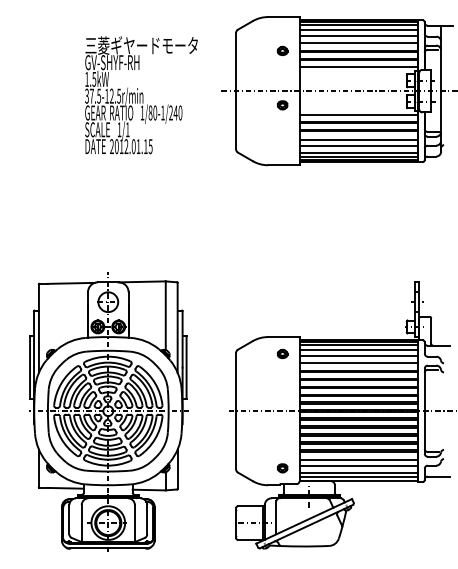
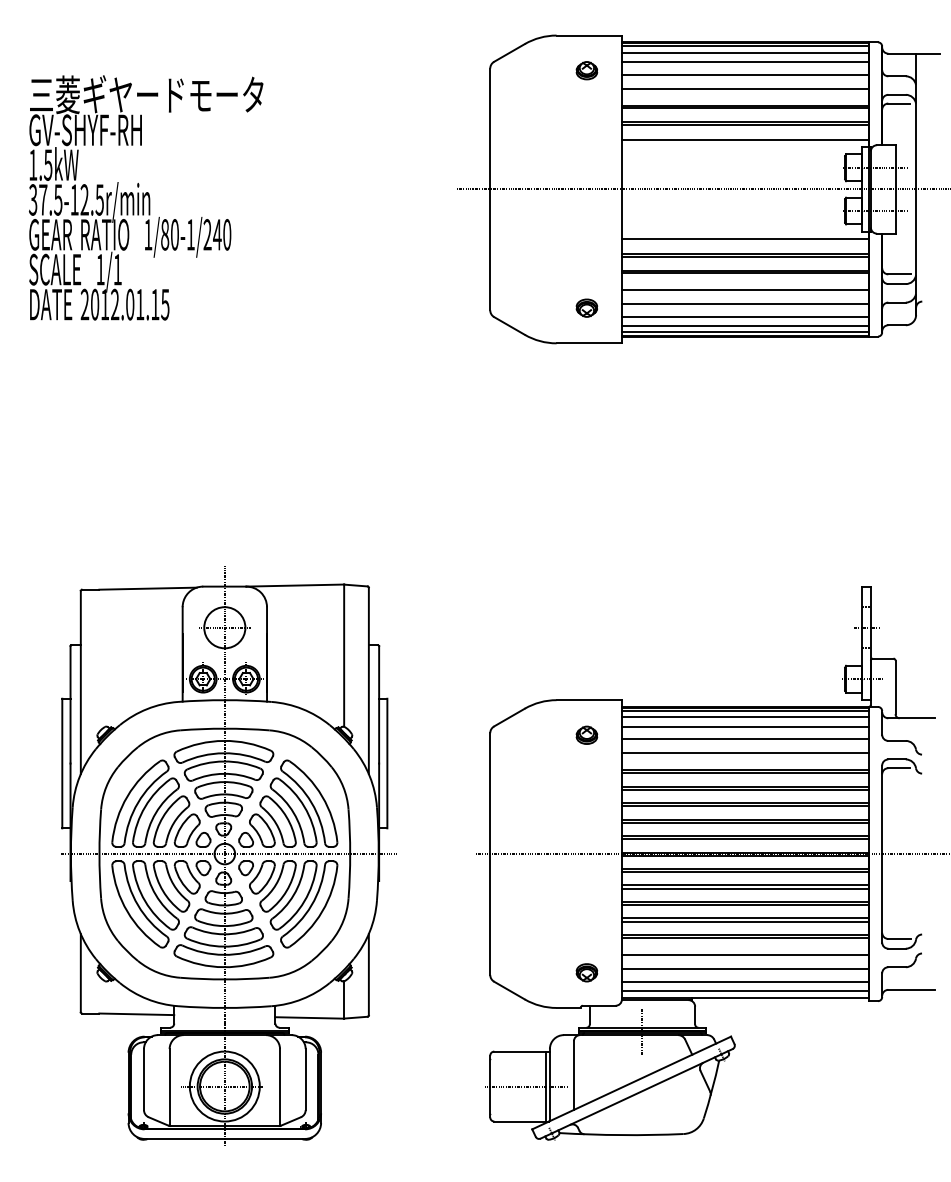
part: (282, 50) -> (586, 69), moved
text: (141, 95) -> (146, 198), moved
part: (282, 105) -> (586, 308), moved

